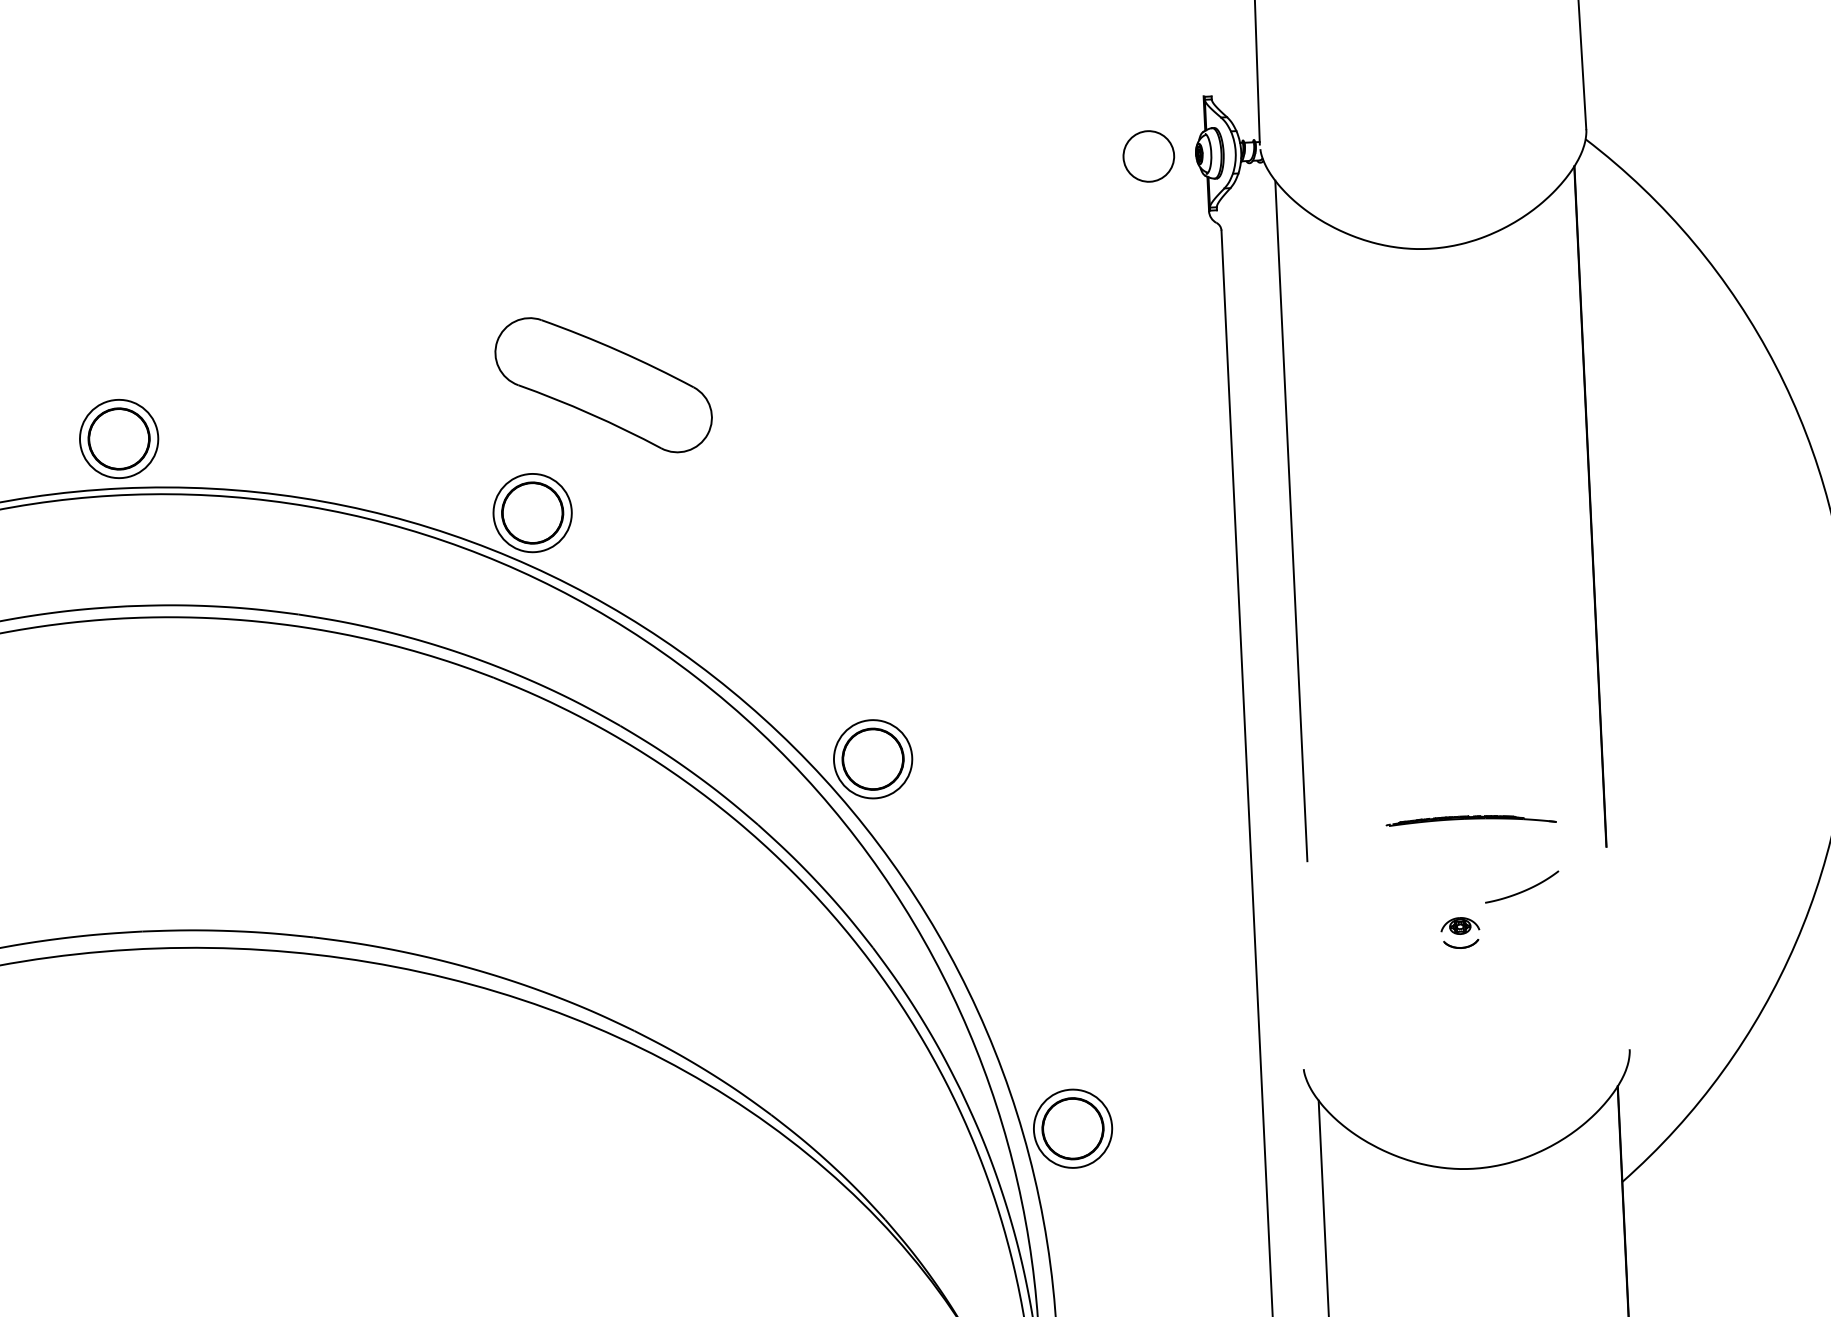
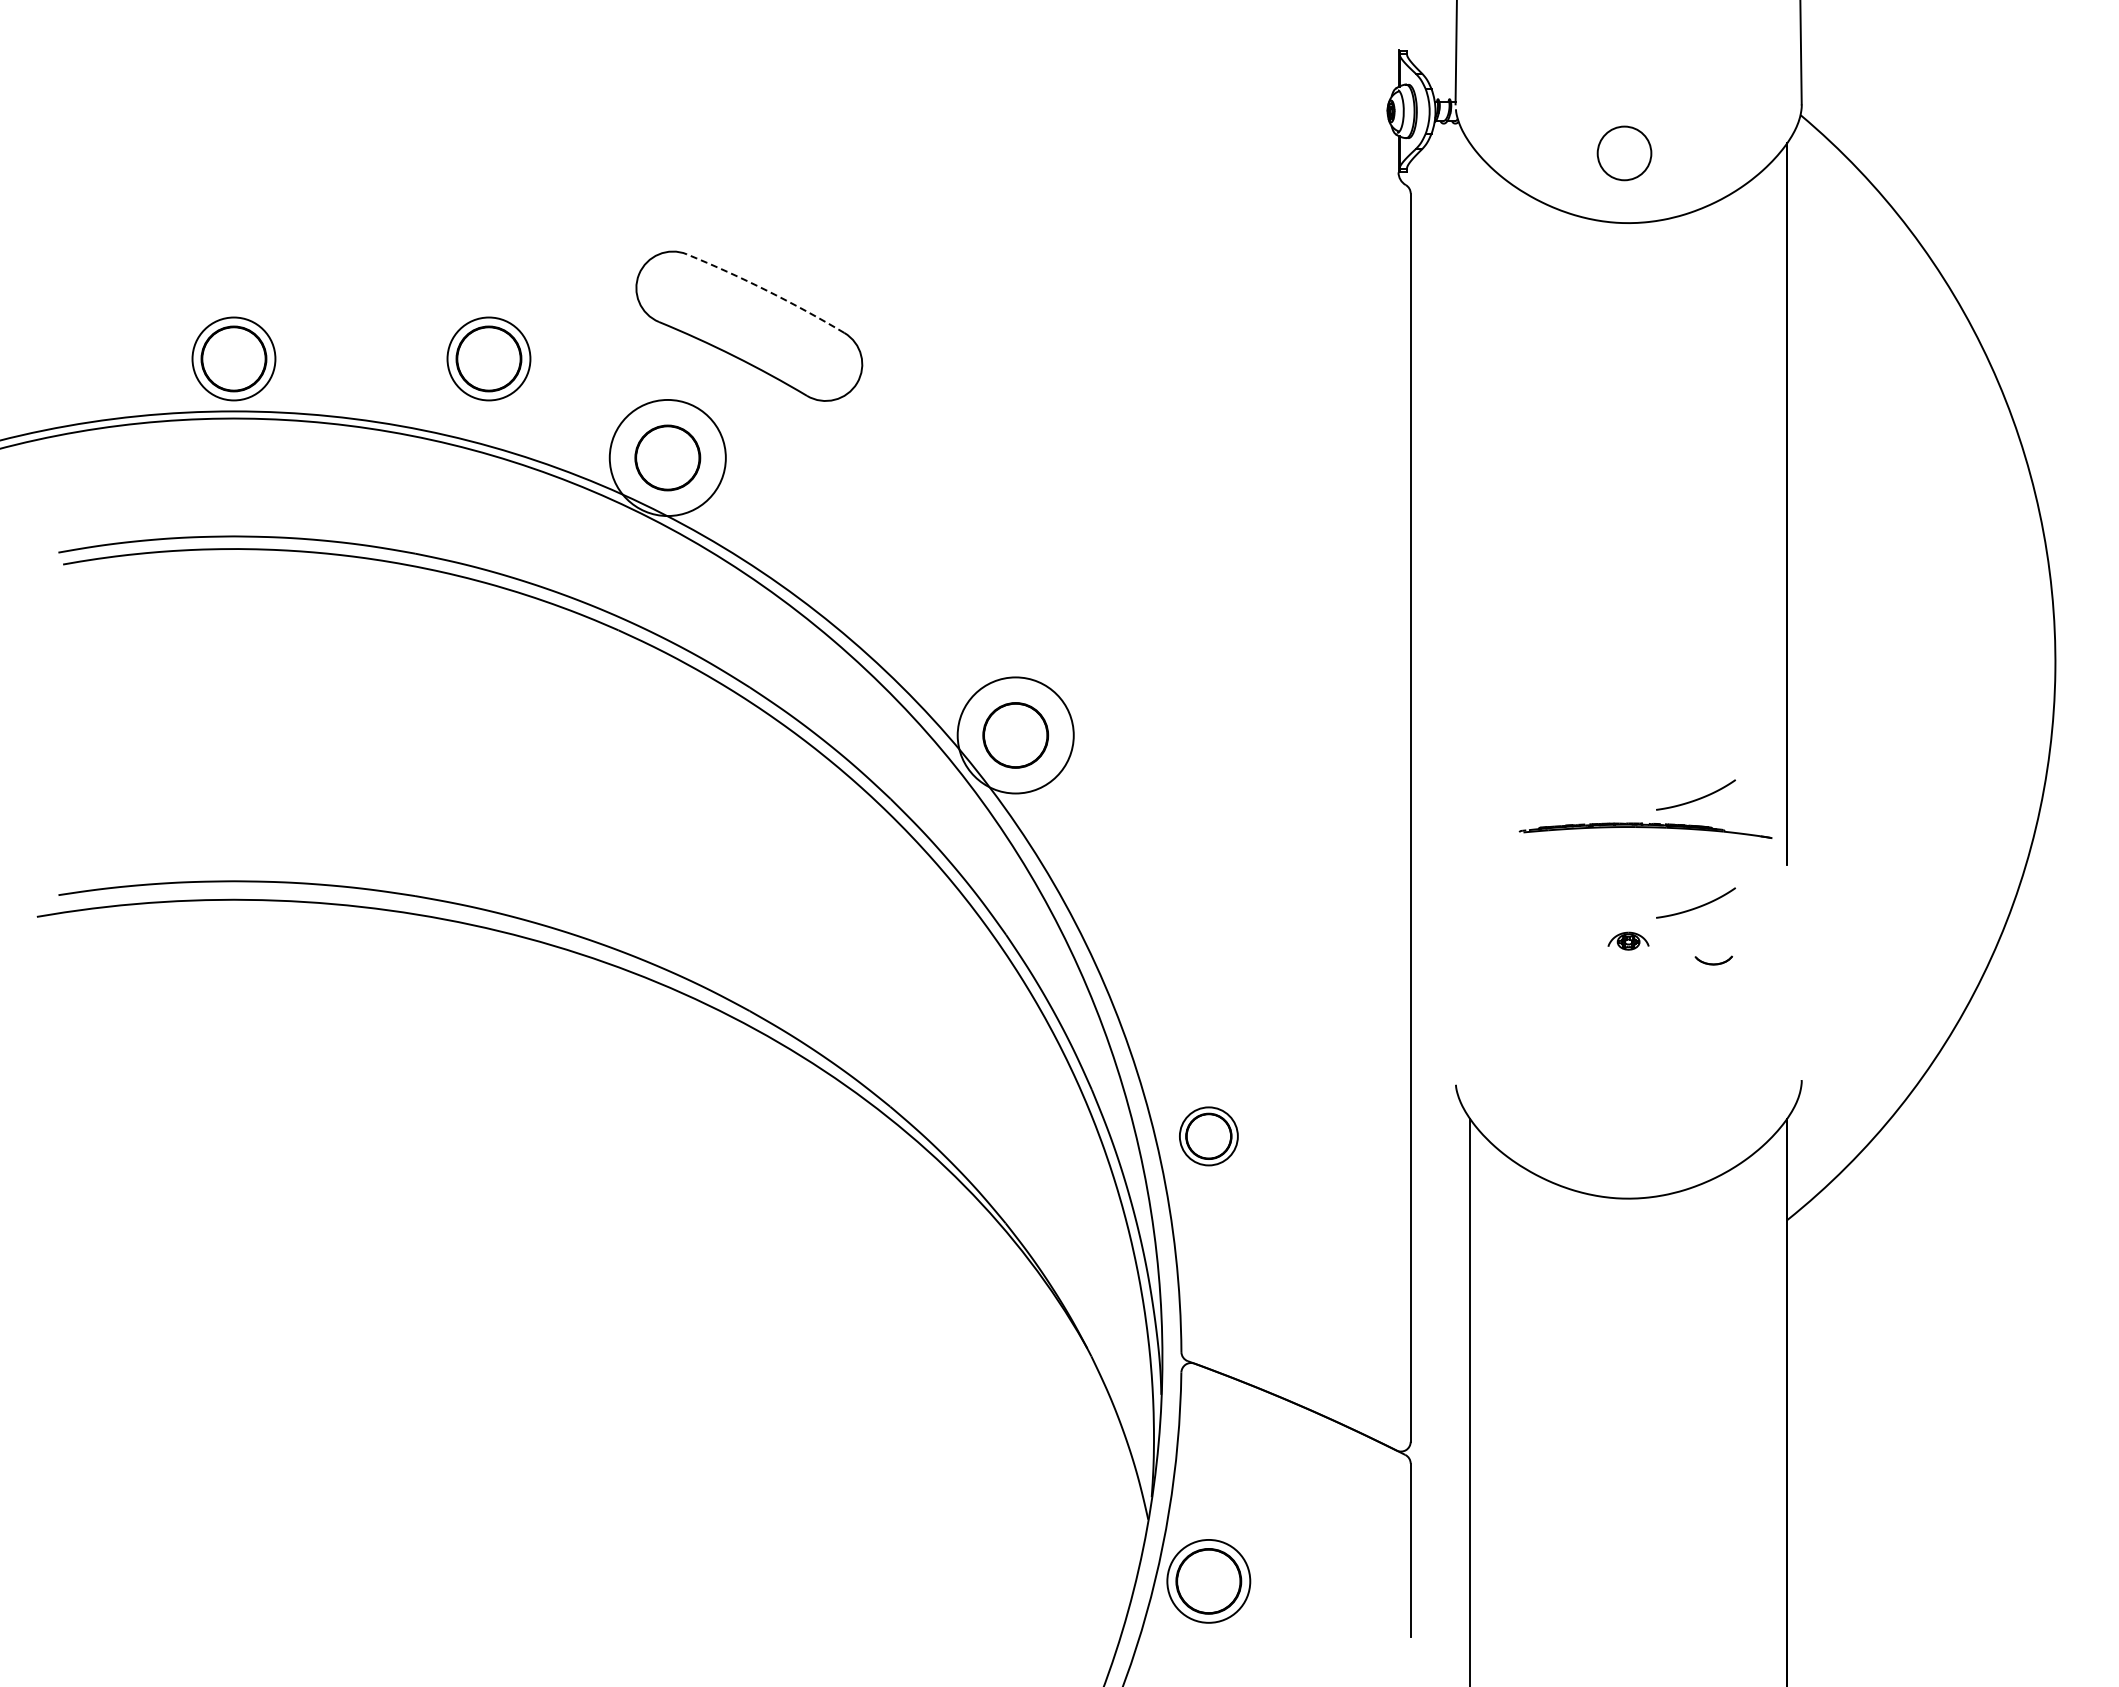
circle: (1148, 156) -> (1624, 153), moved
arc: (619, 350) -> (767, 290), solid -> dashed
part: (359, 427) -> (488, 358), added
circle: (532, 512) -> (667, 457), size x1.4
line: (1291, 520) -> (1470, 503), removed
circle: (872, 759) -> (1015, 735), size x1.4
curve: (1518, 788) -> (1697, 798), added
part: (1470, 820) -> (1644, 830), size x1.4
part: (1460, 944) -> (1713, 960), moved
part: (1072, 1128) -> (1208, 1136), size x0.7

